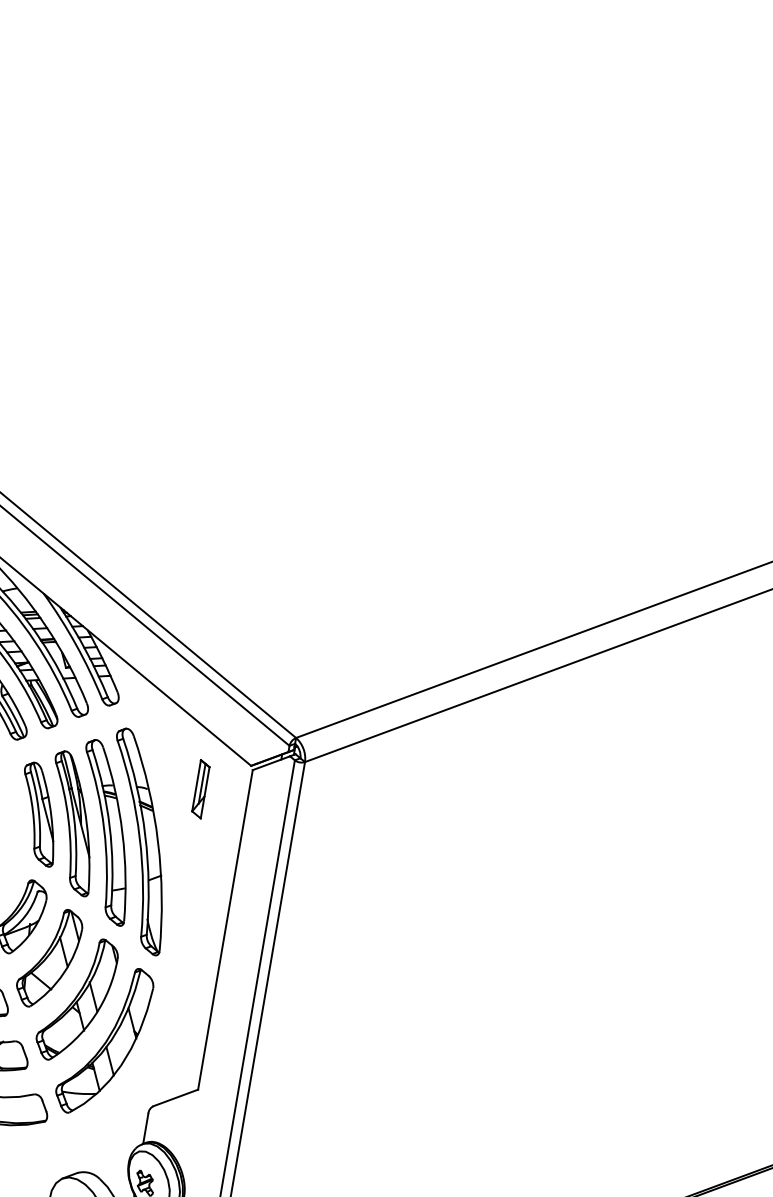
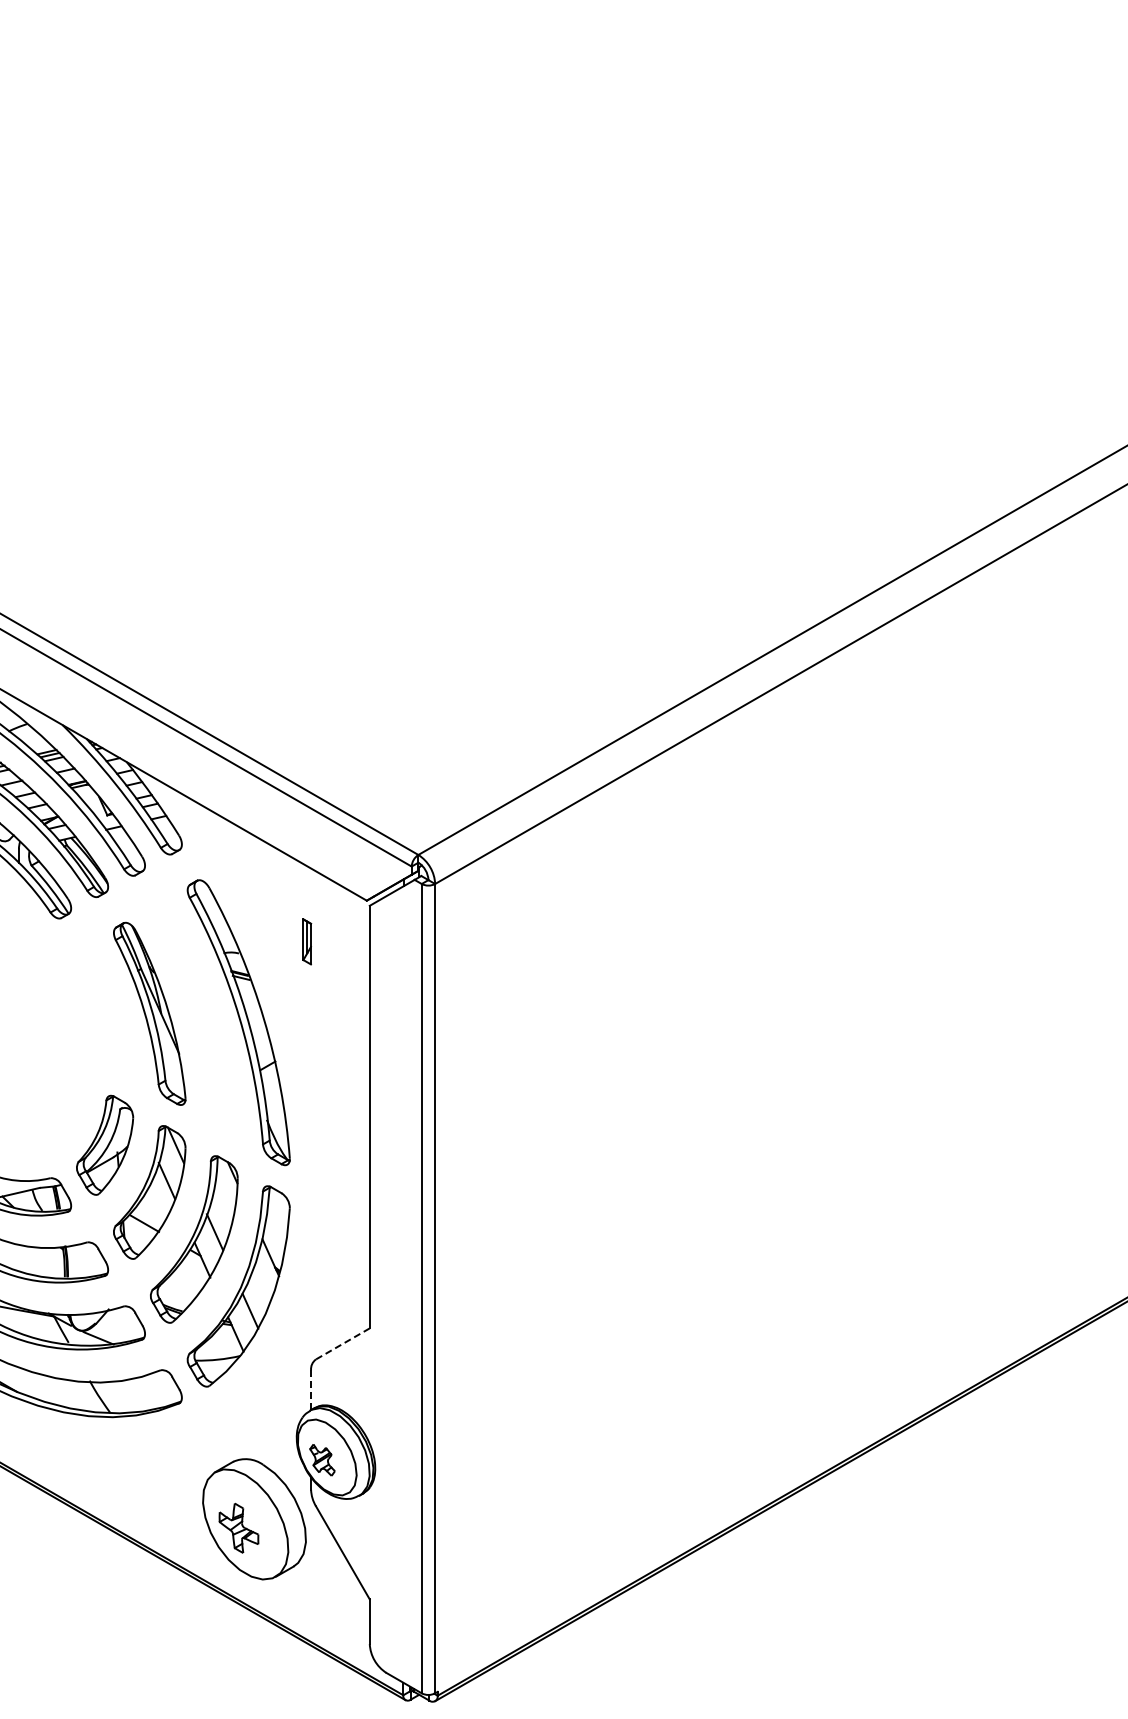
part: (200, 788) -> (306, 941), size x0.6
part: (39, 814) -> (105, 1009), removed
part: (105, 831) -> (194, 1017), removed
line: (175, 1098) -> (342, 1344), solid -> dashed
line: (146, 1129) -> (311, 1390), solid -> dashed

